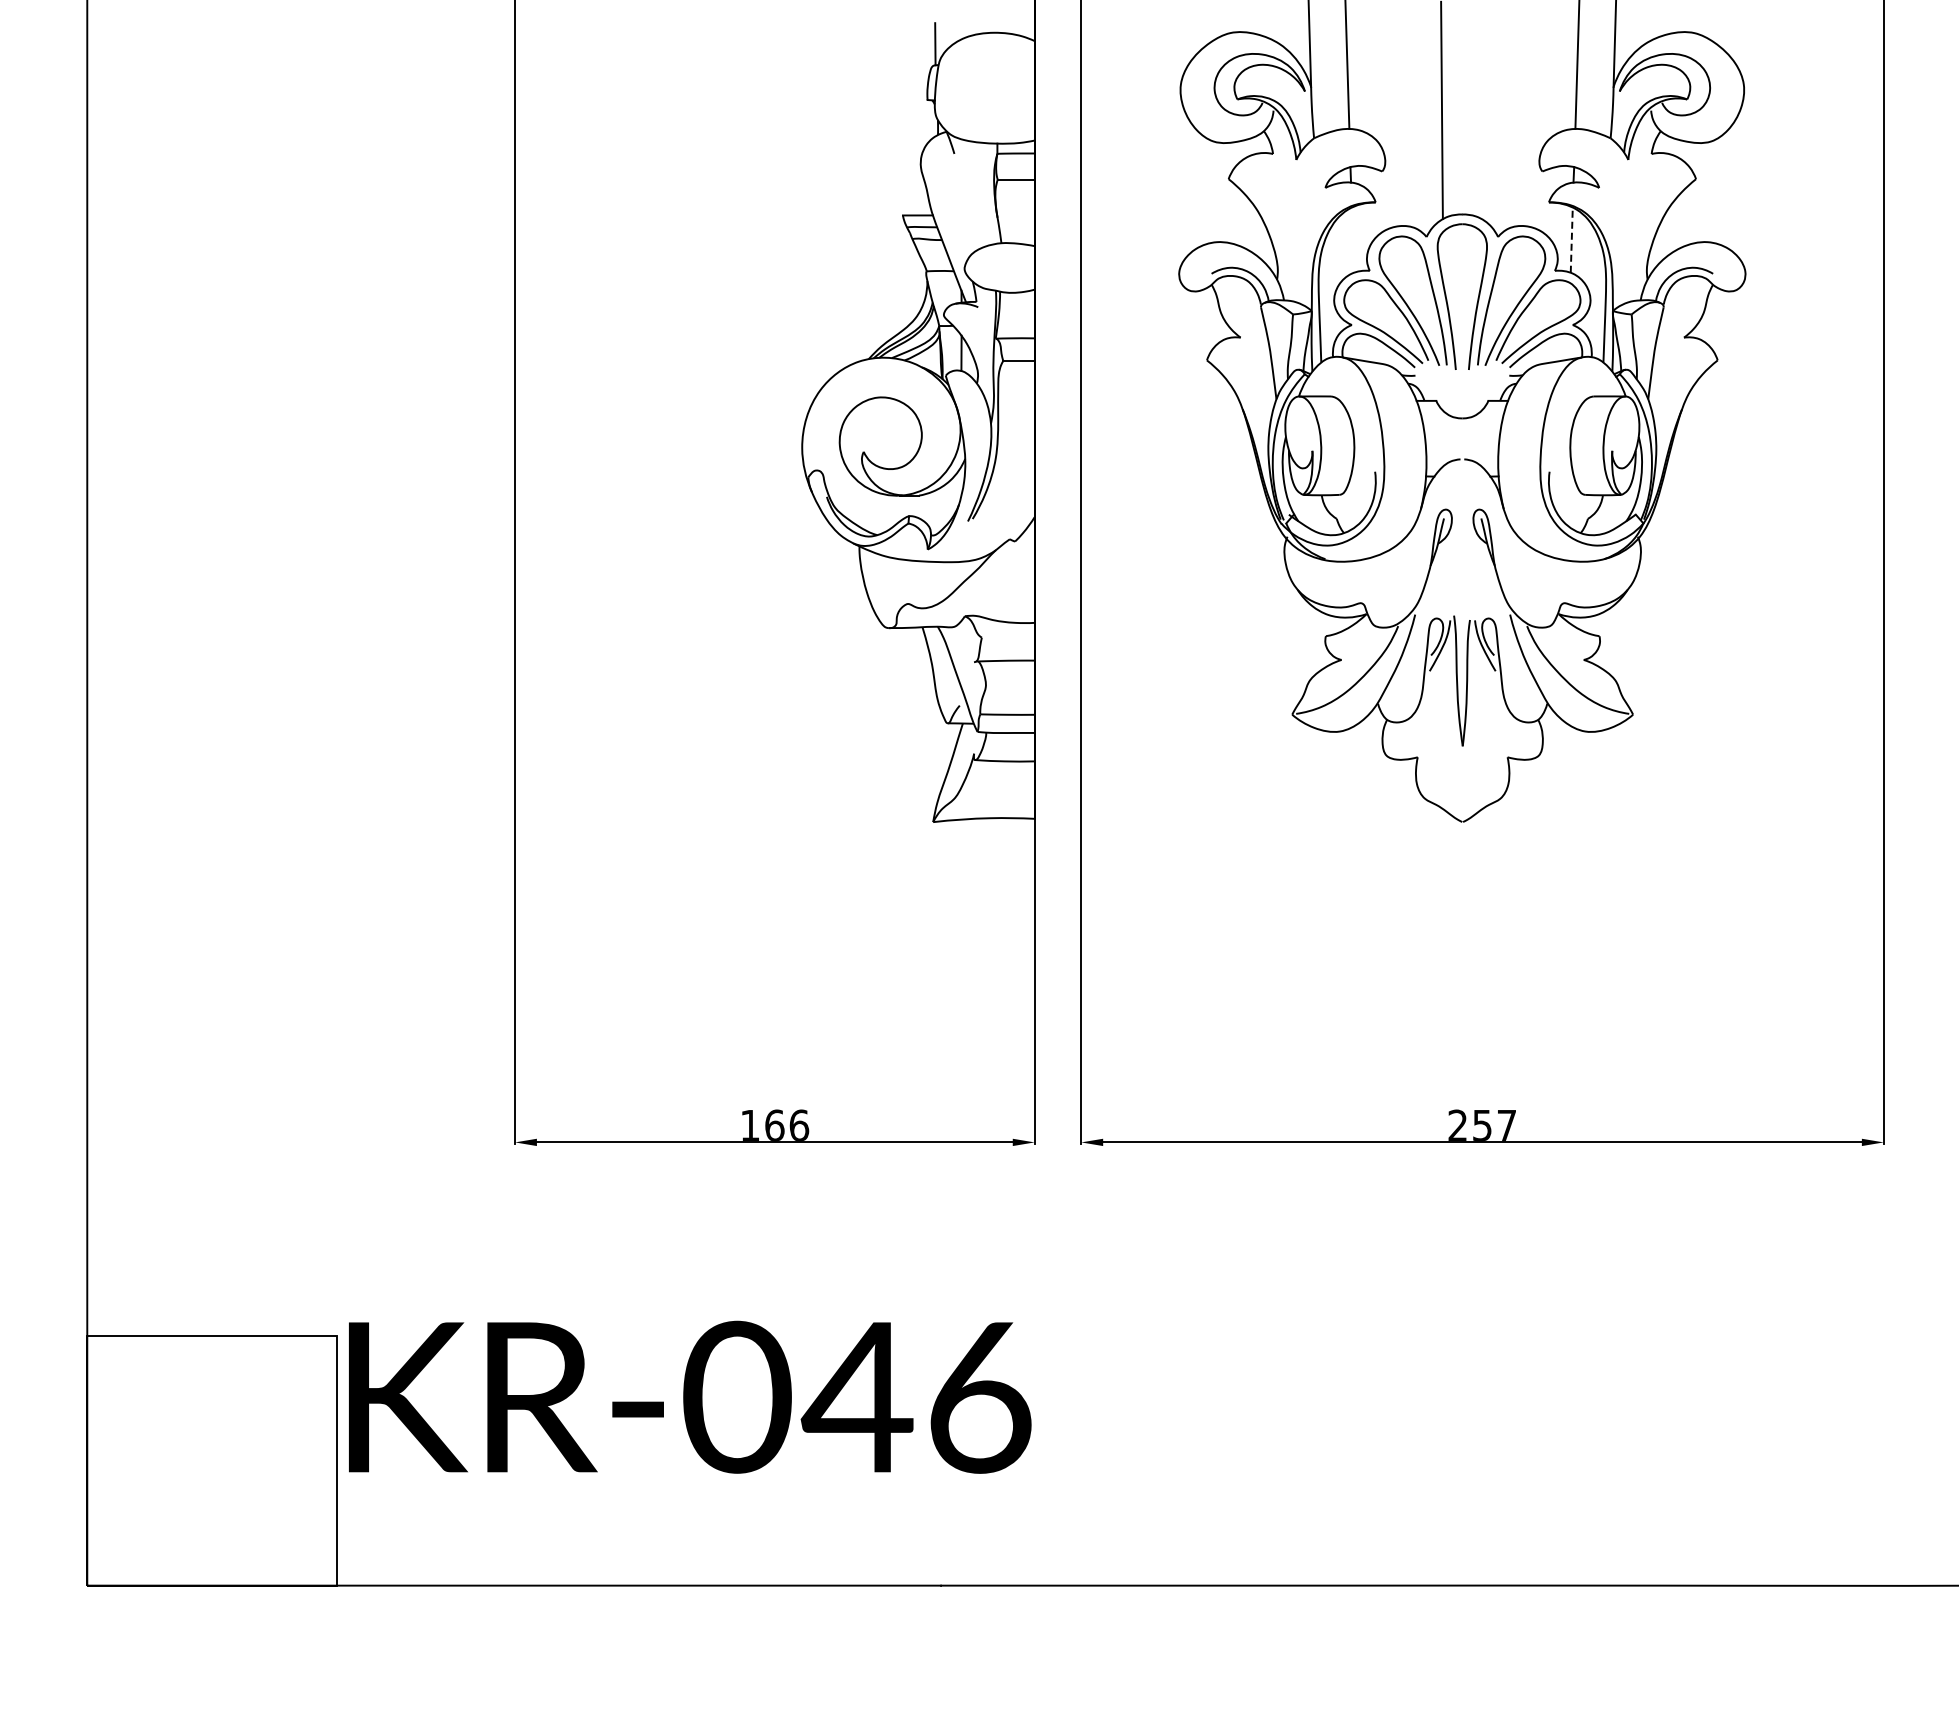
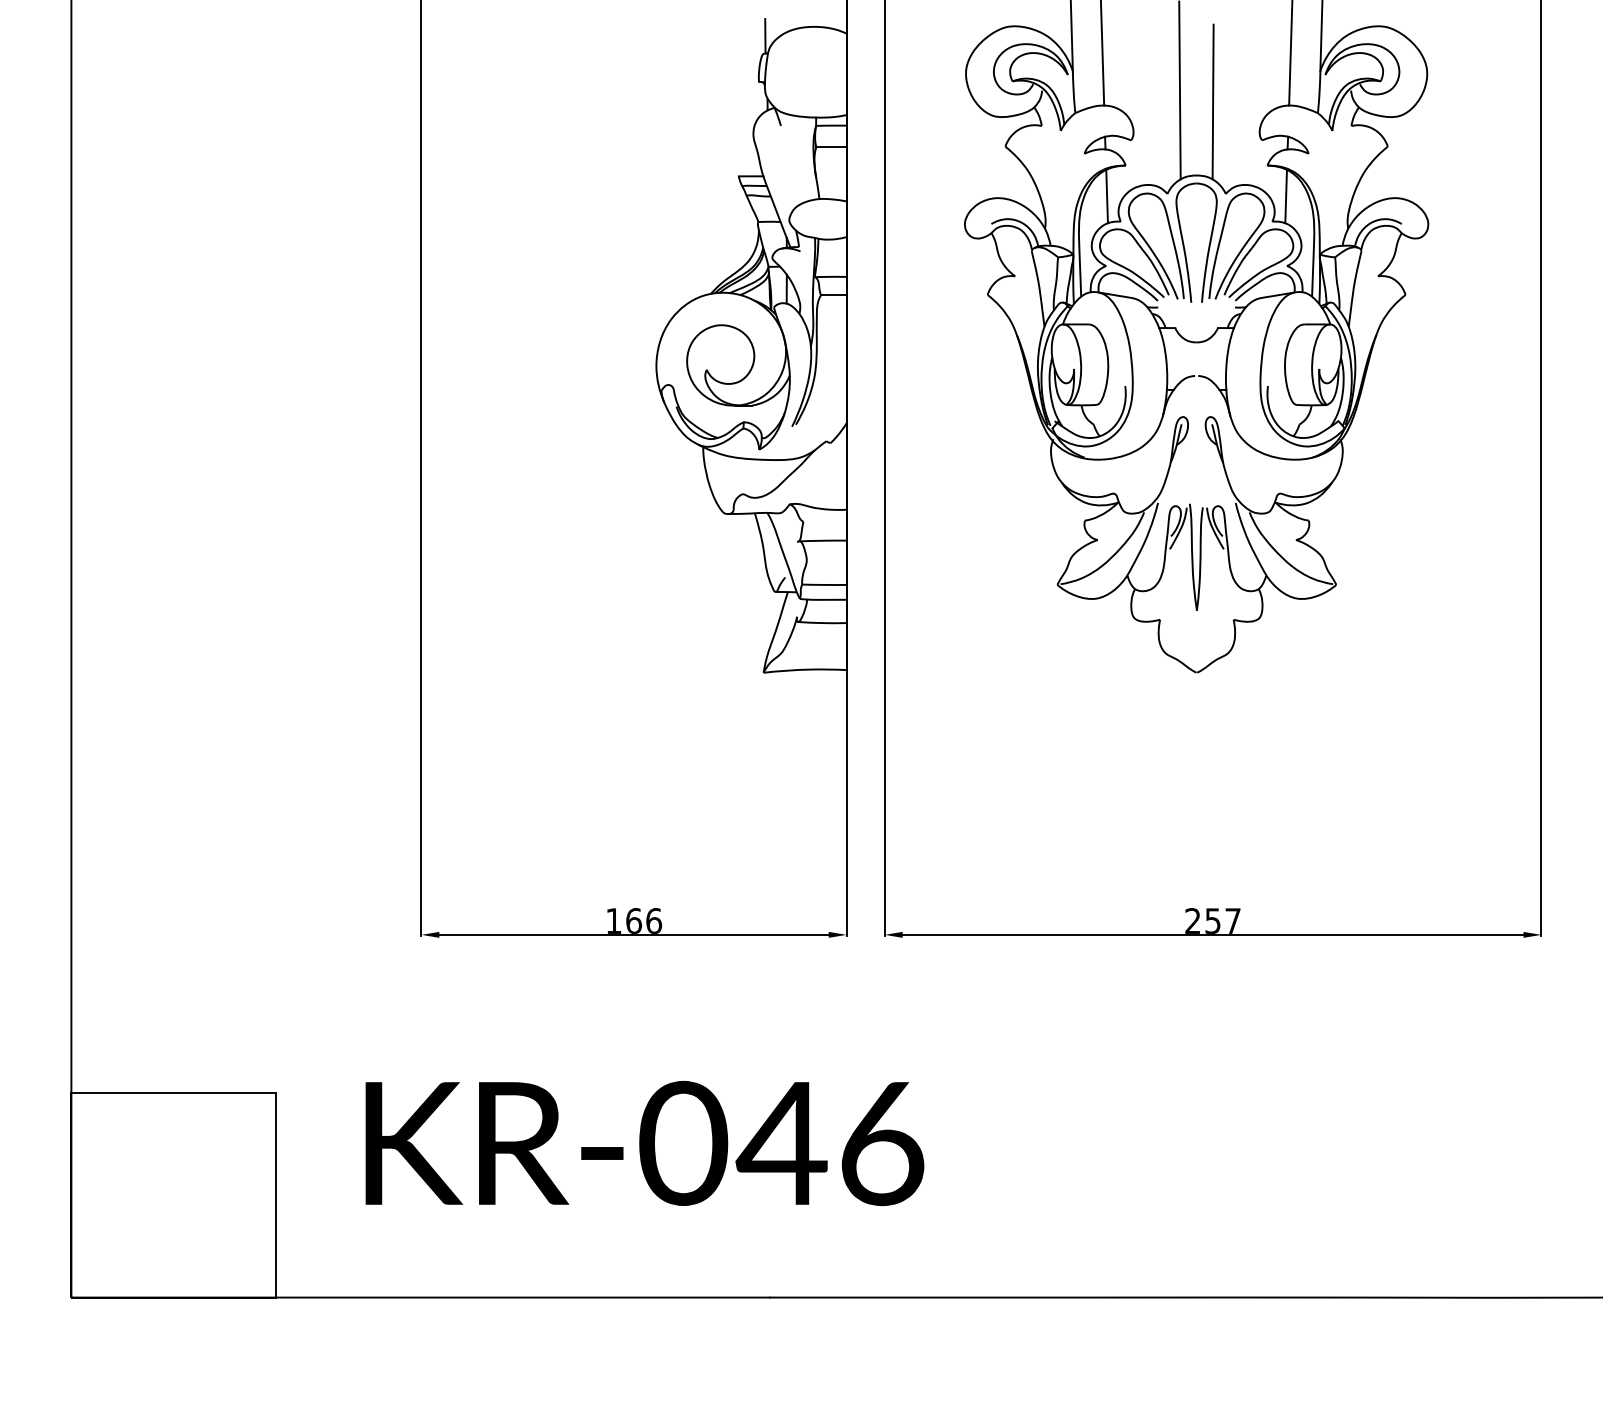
line: (1482, 124) -> (1213, 101), added
line: (1352, 239) -> (1106, 196), added
line: (1571, 240) -> (1285, 196), dashed -> solid
text: (690, 1396) -> (645, 1142), moved

